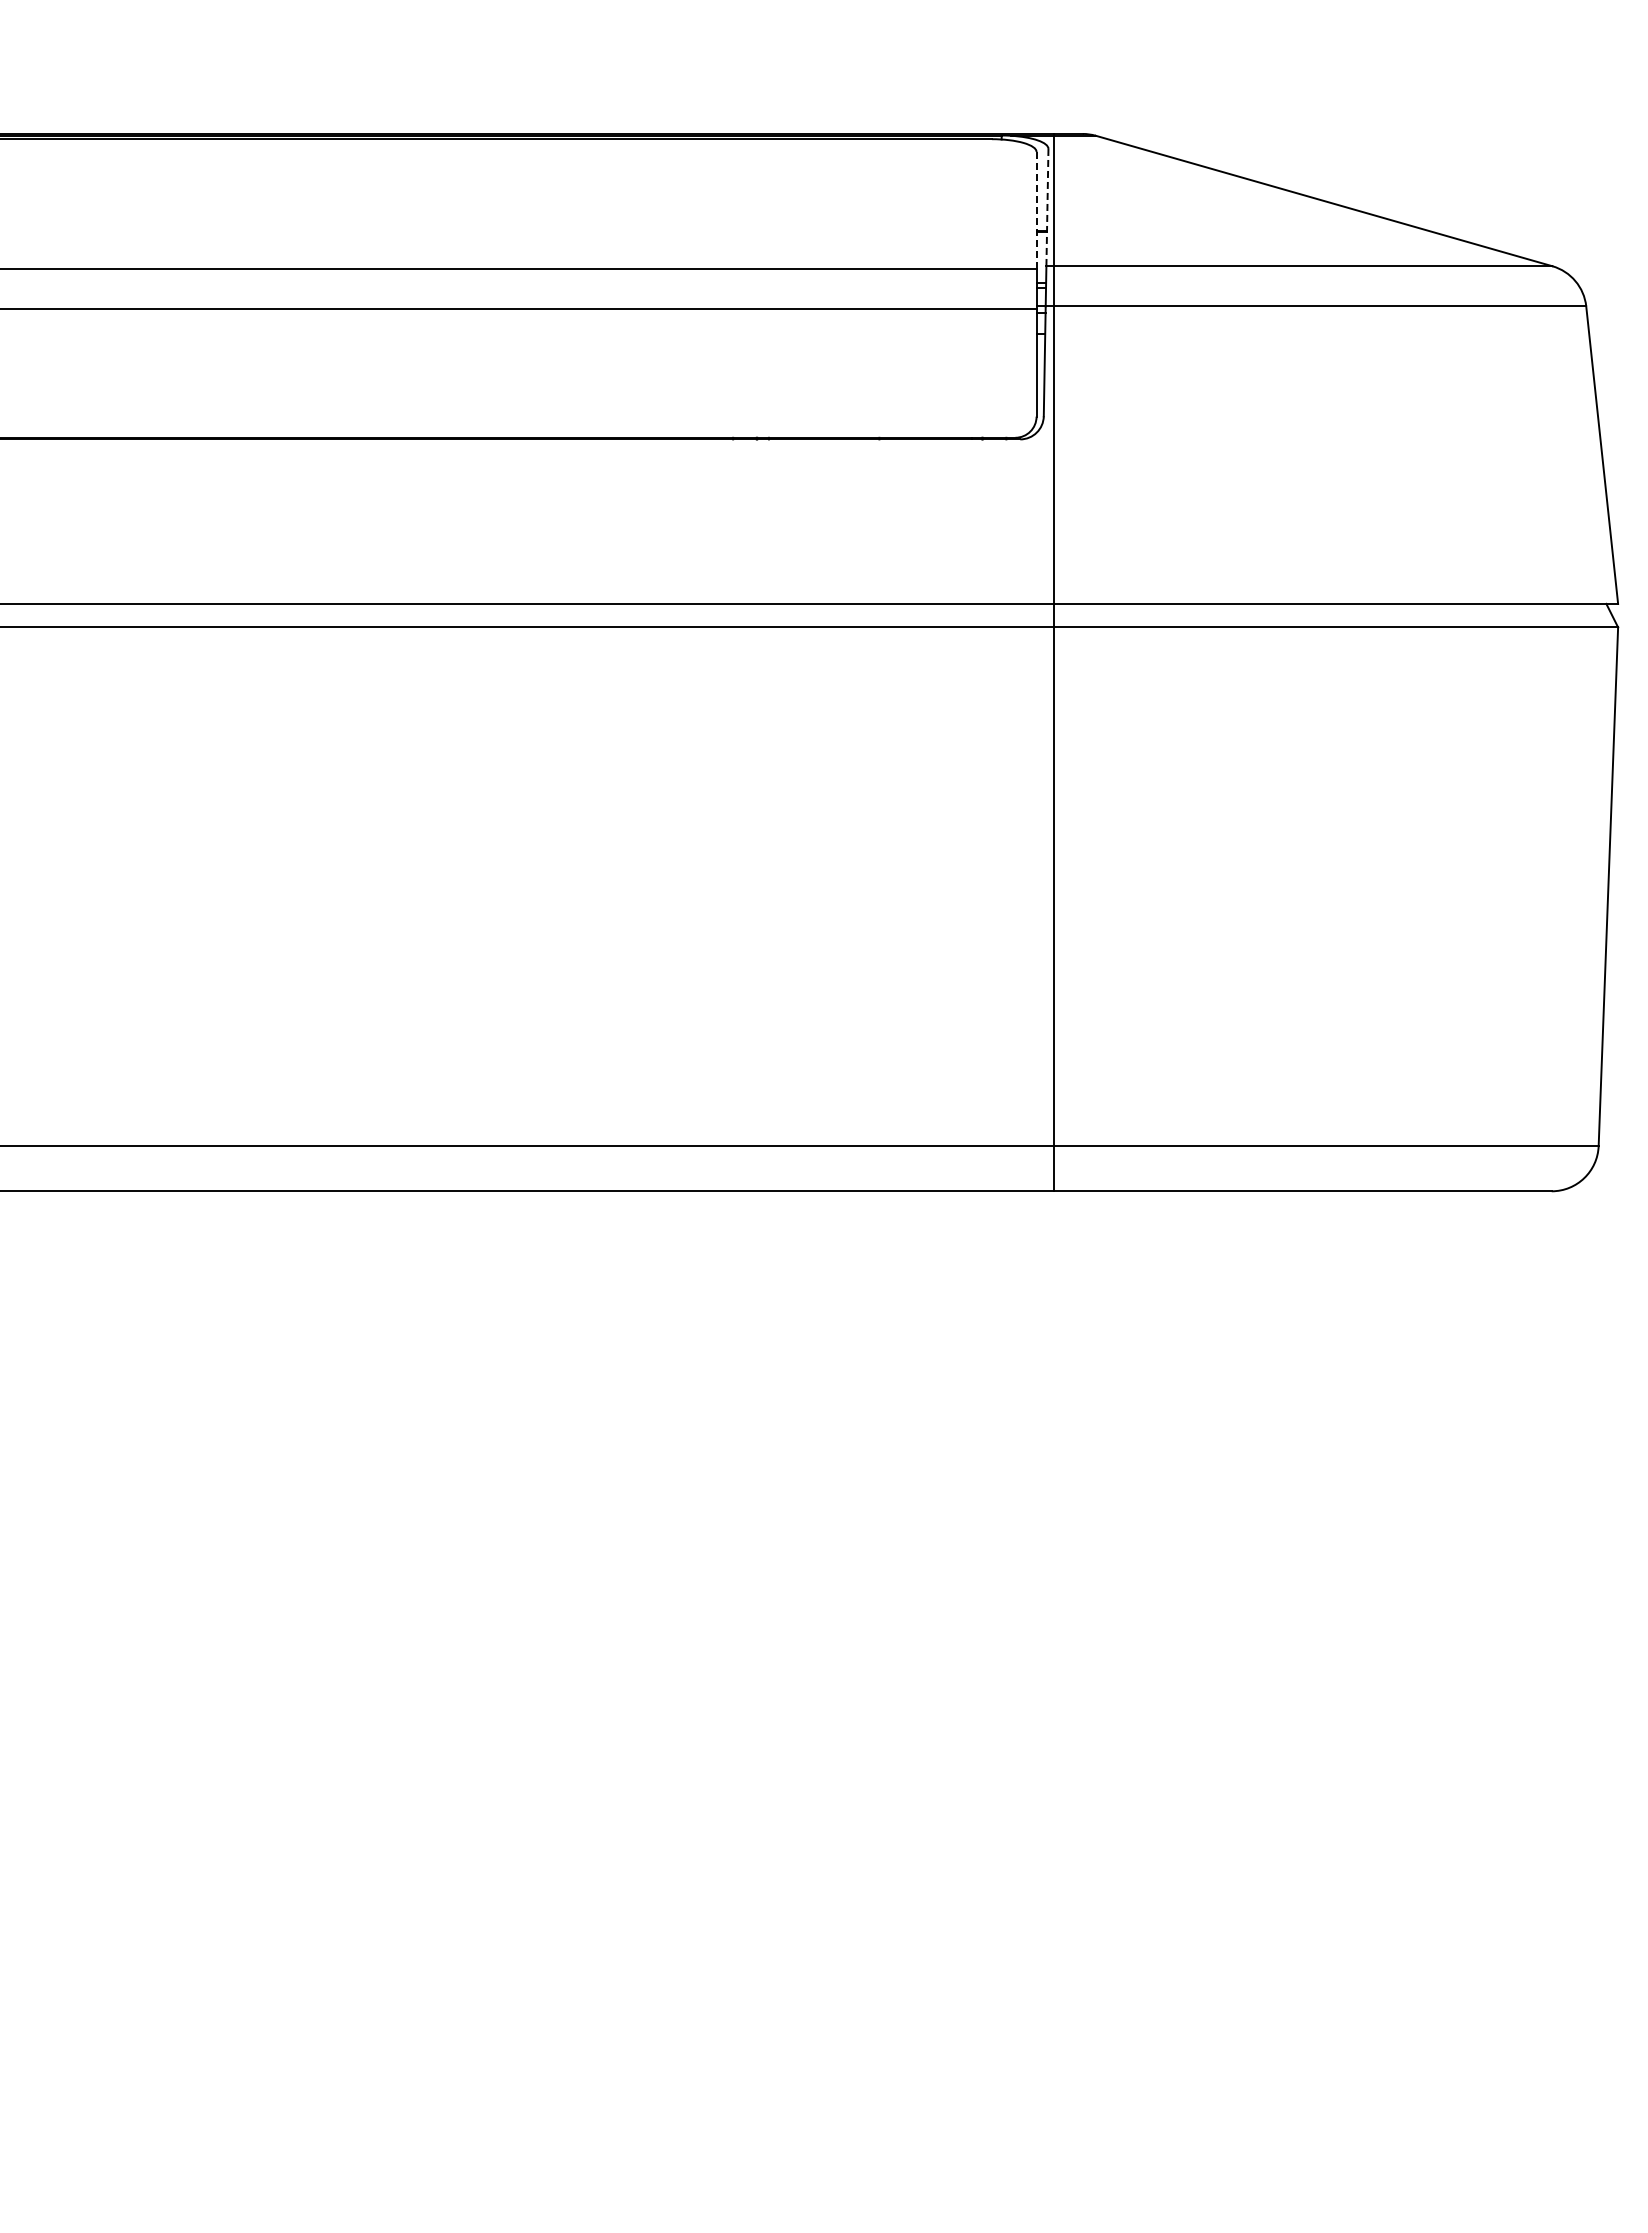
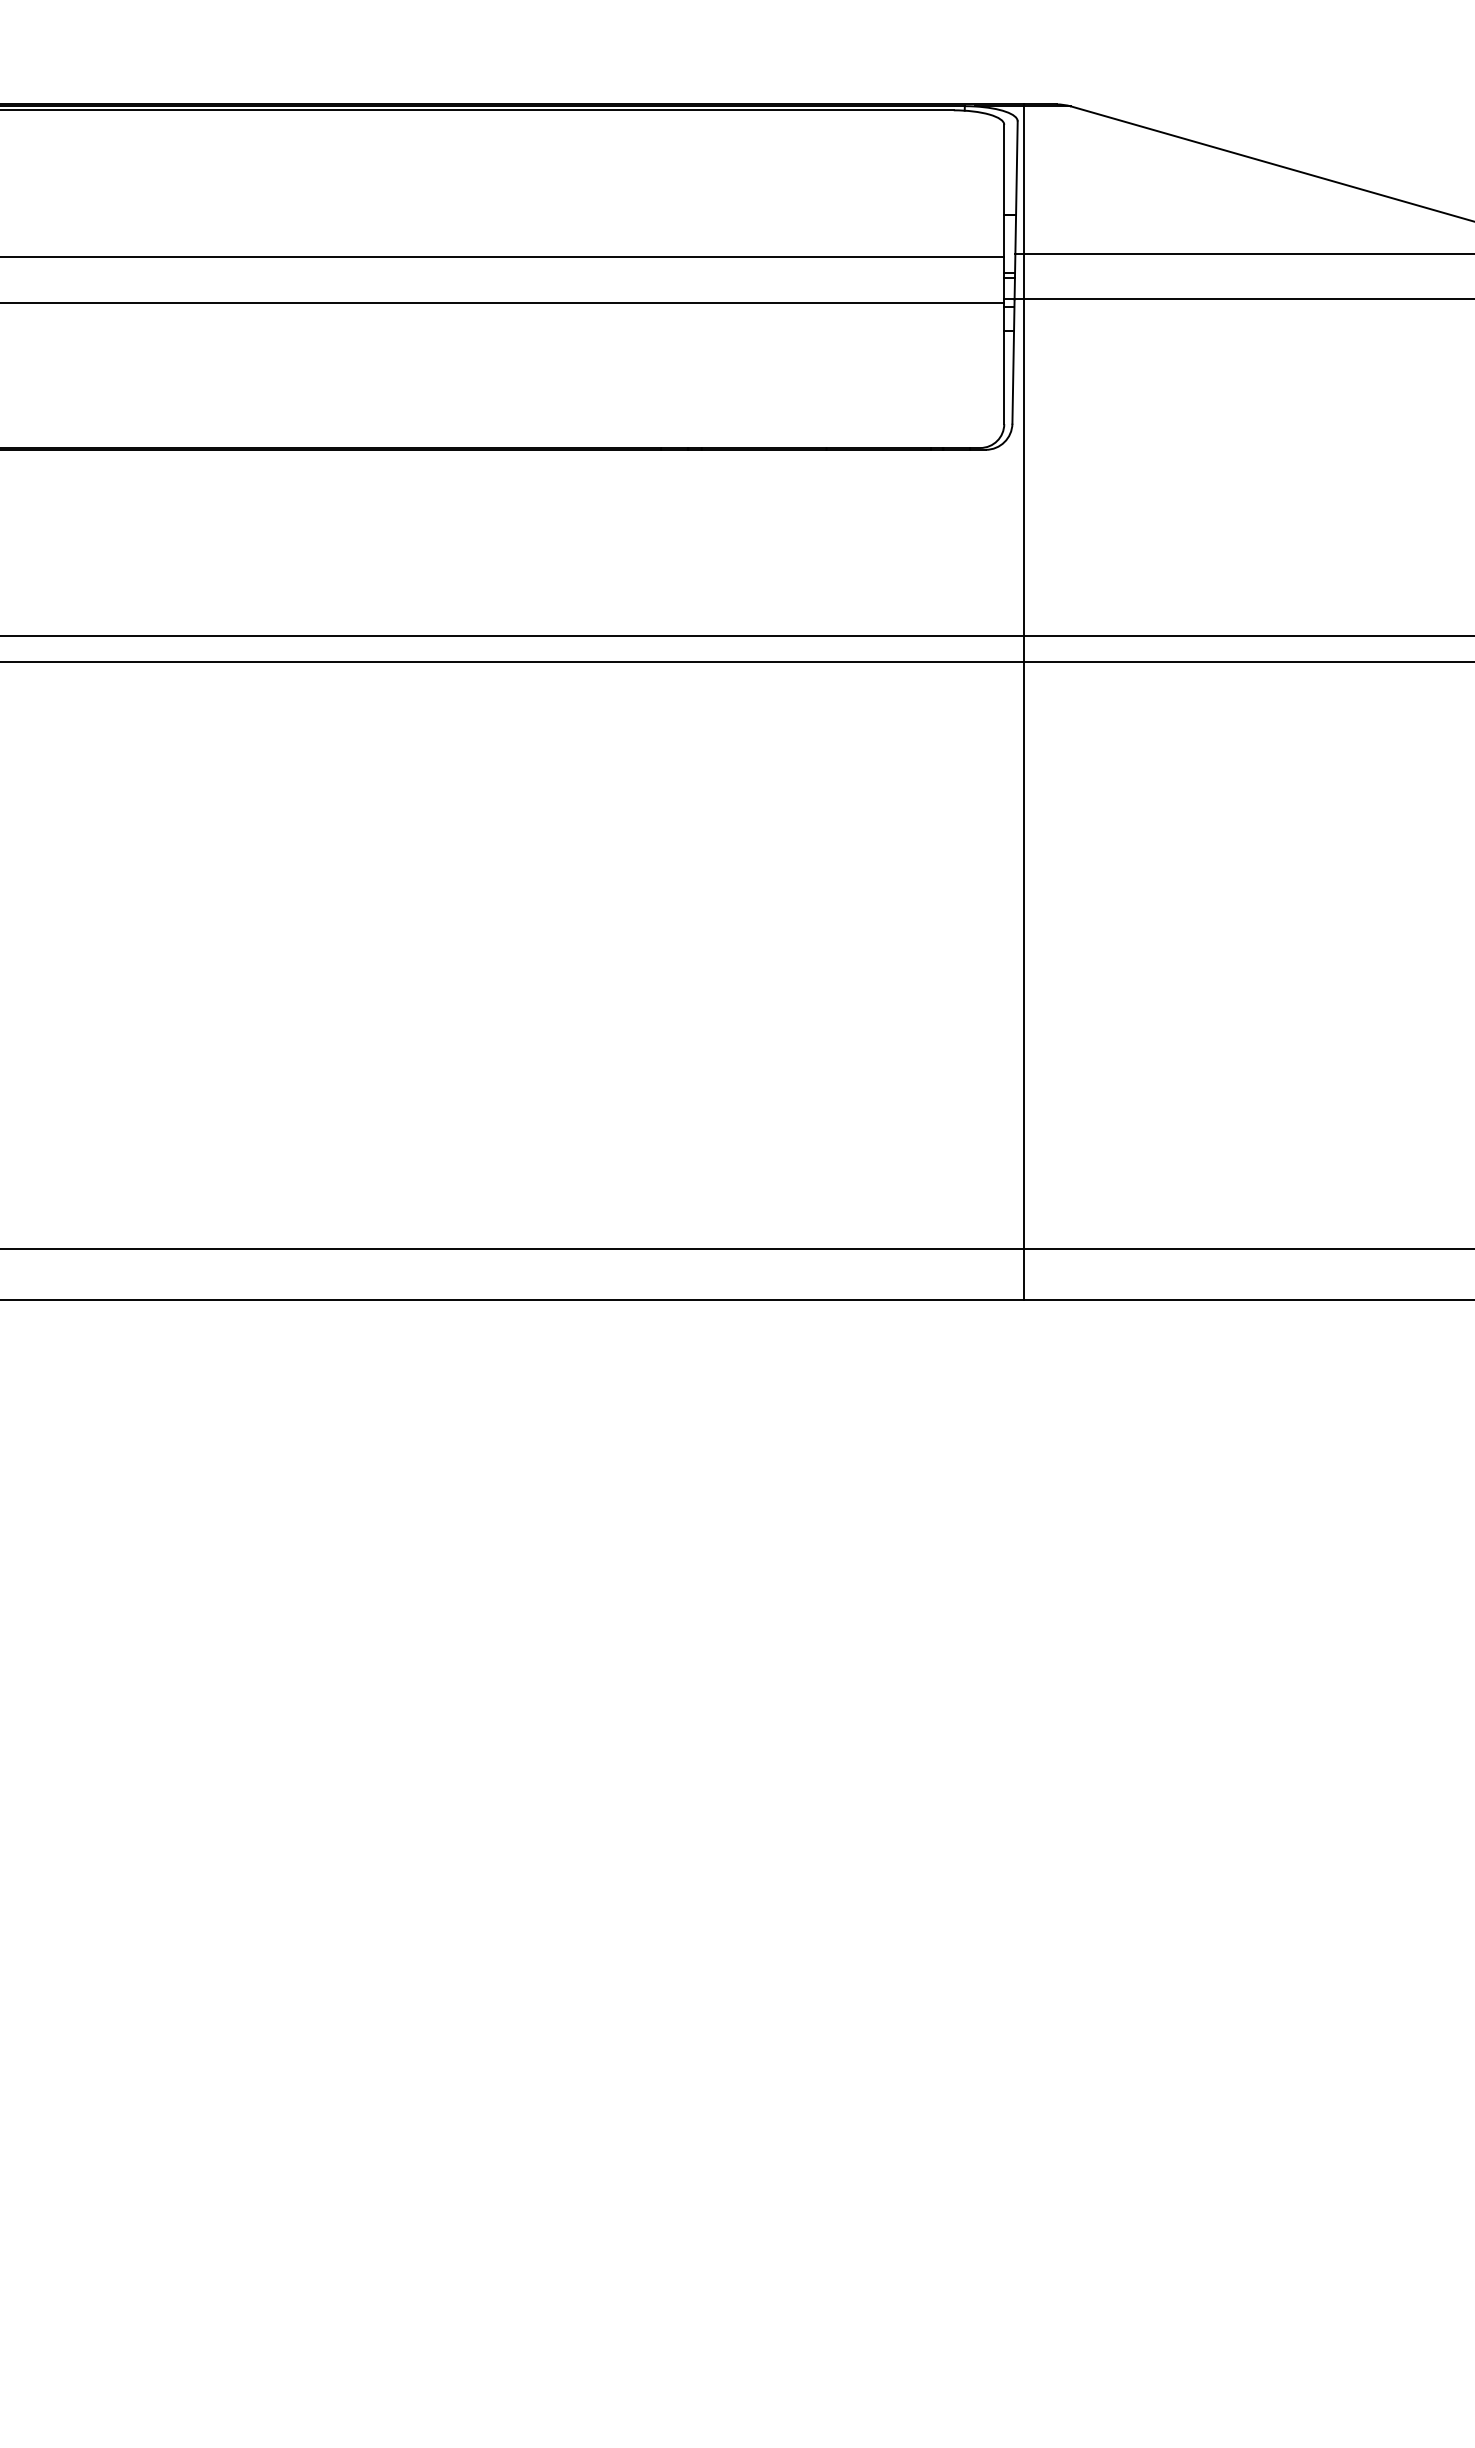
line: (1047, 207) -> (1016, 187), dashed -> solid
line: (1036, 210) -> (1004, 190), dashed -> solid

